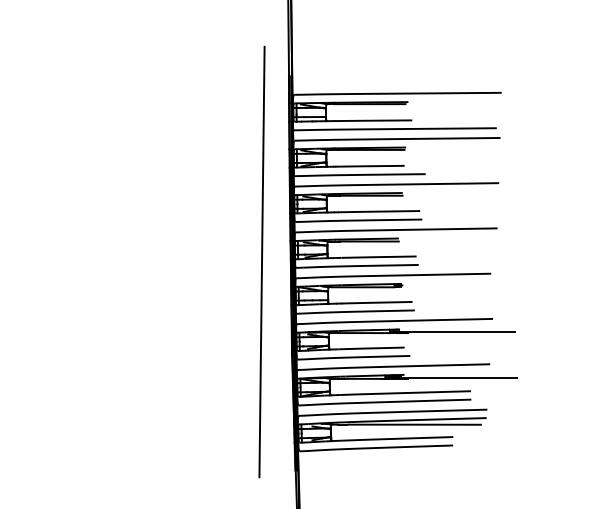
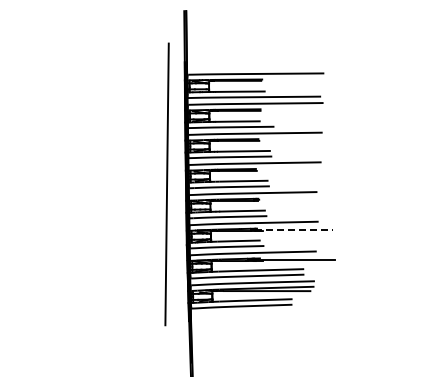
line: (456, 332) -> (294, 230), solid -> dashed

